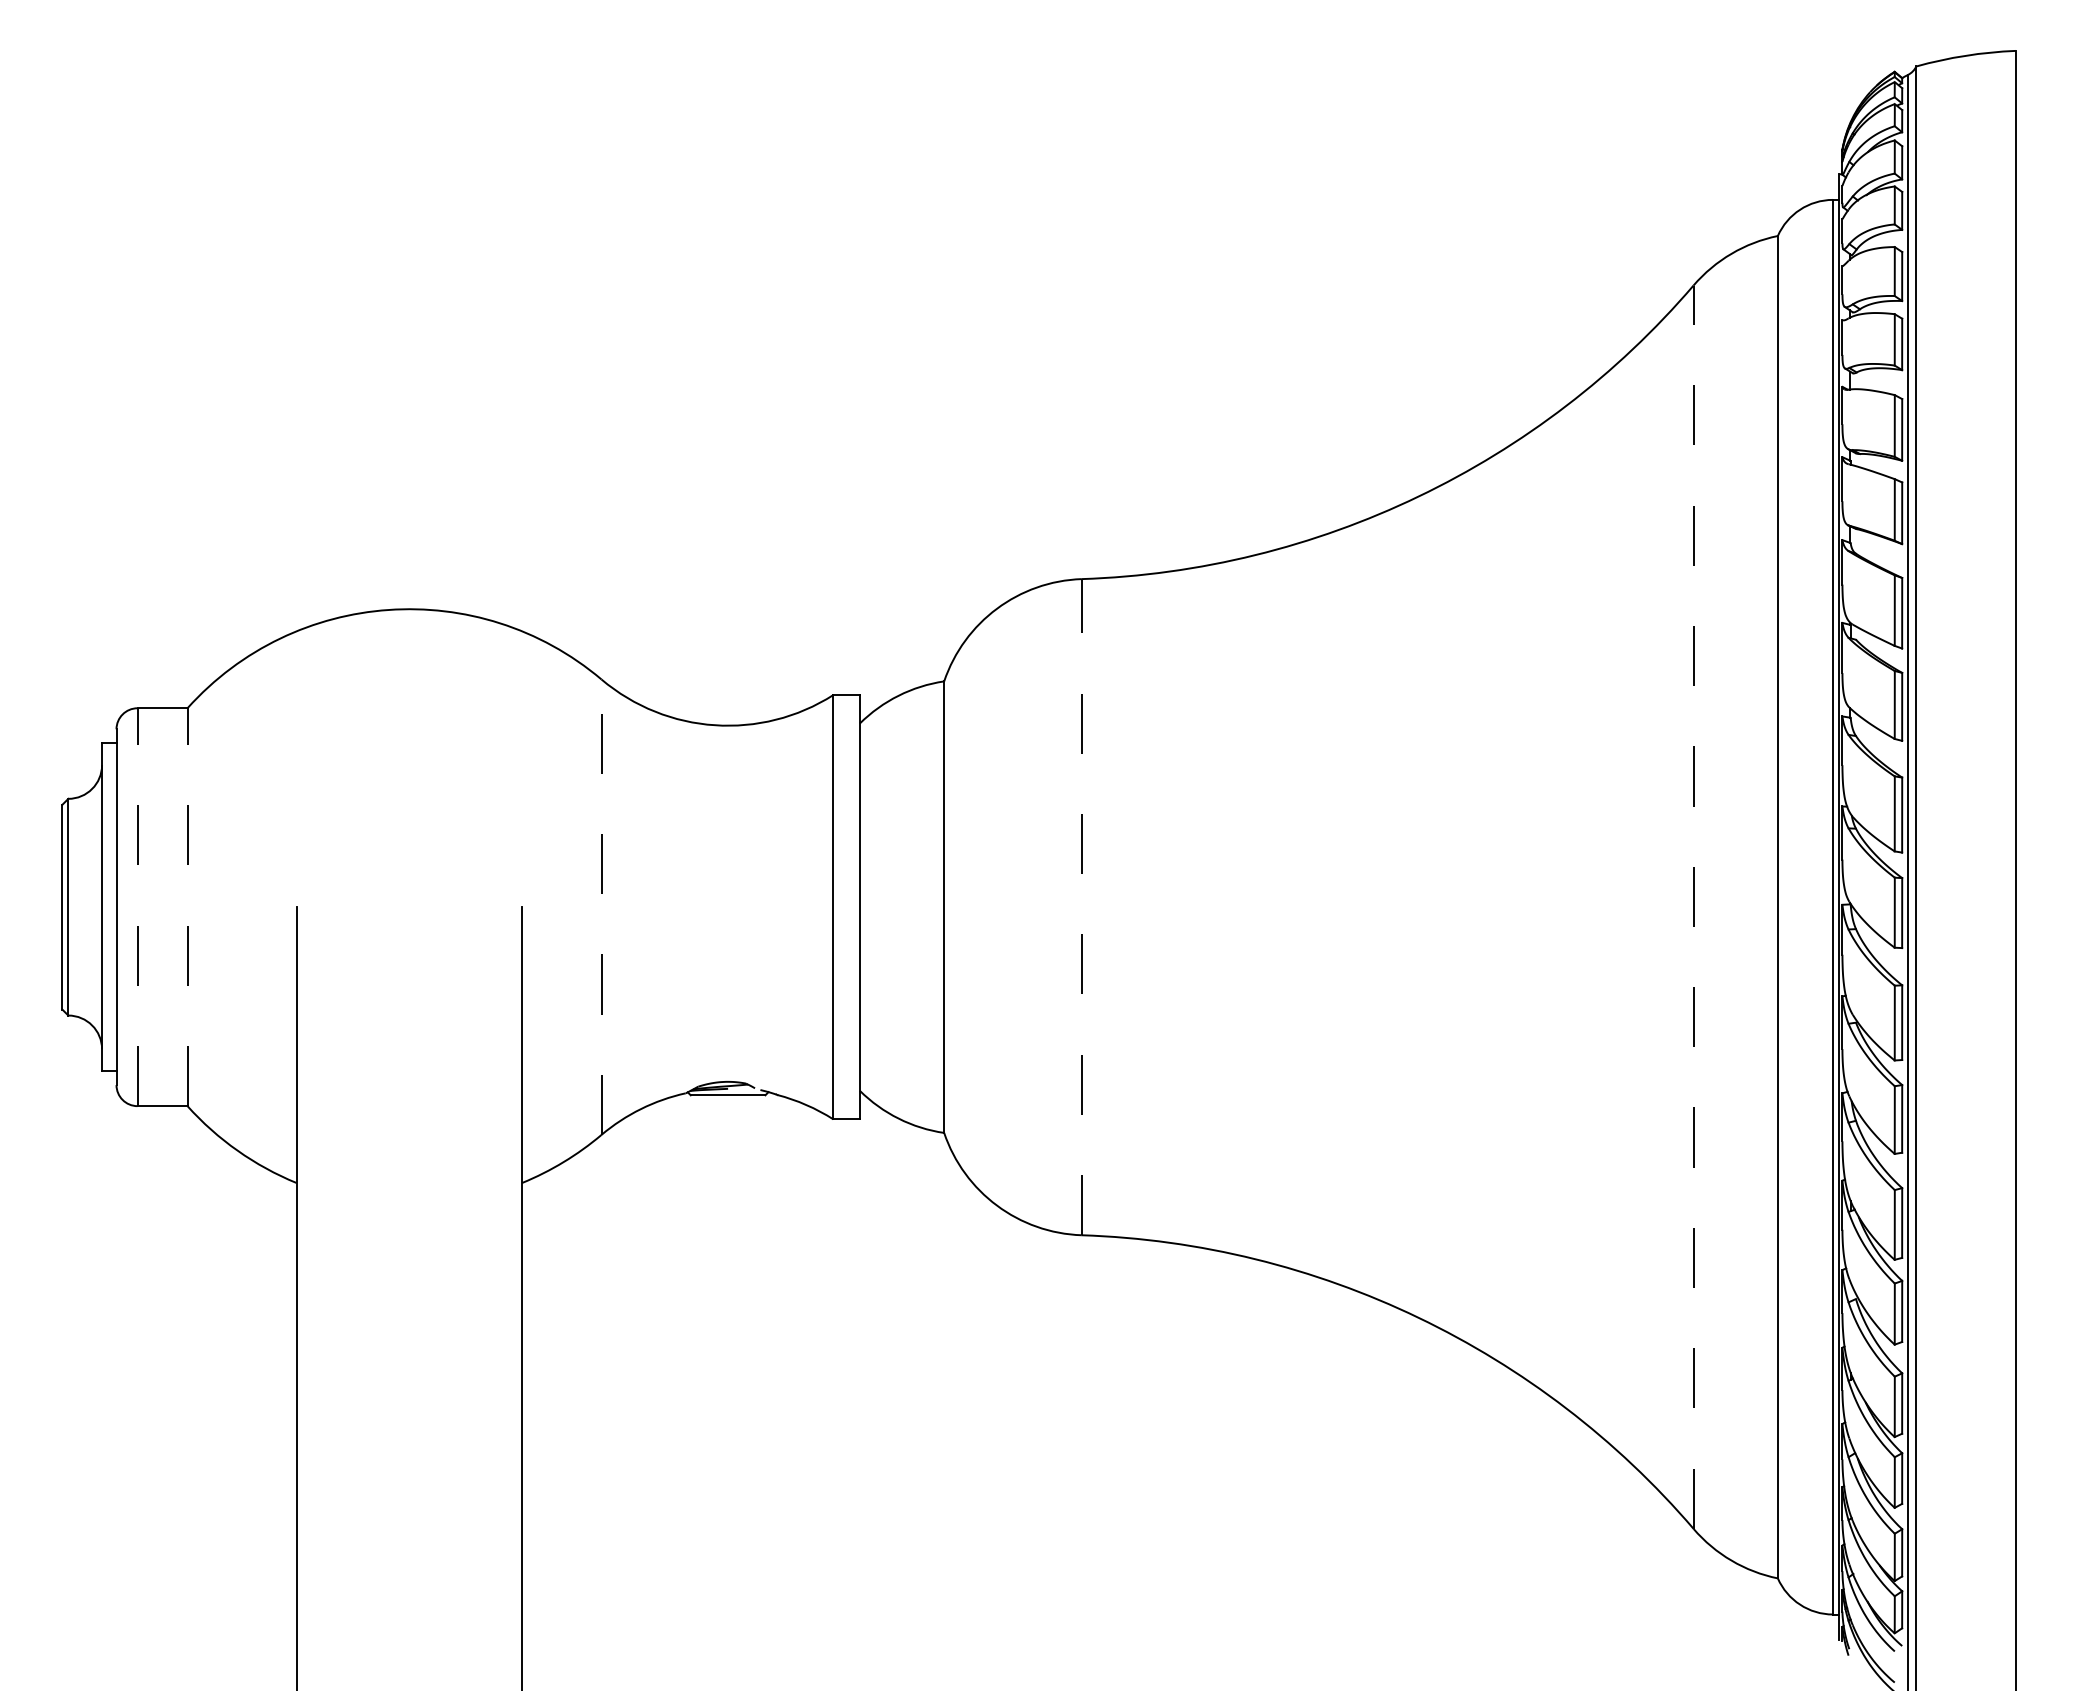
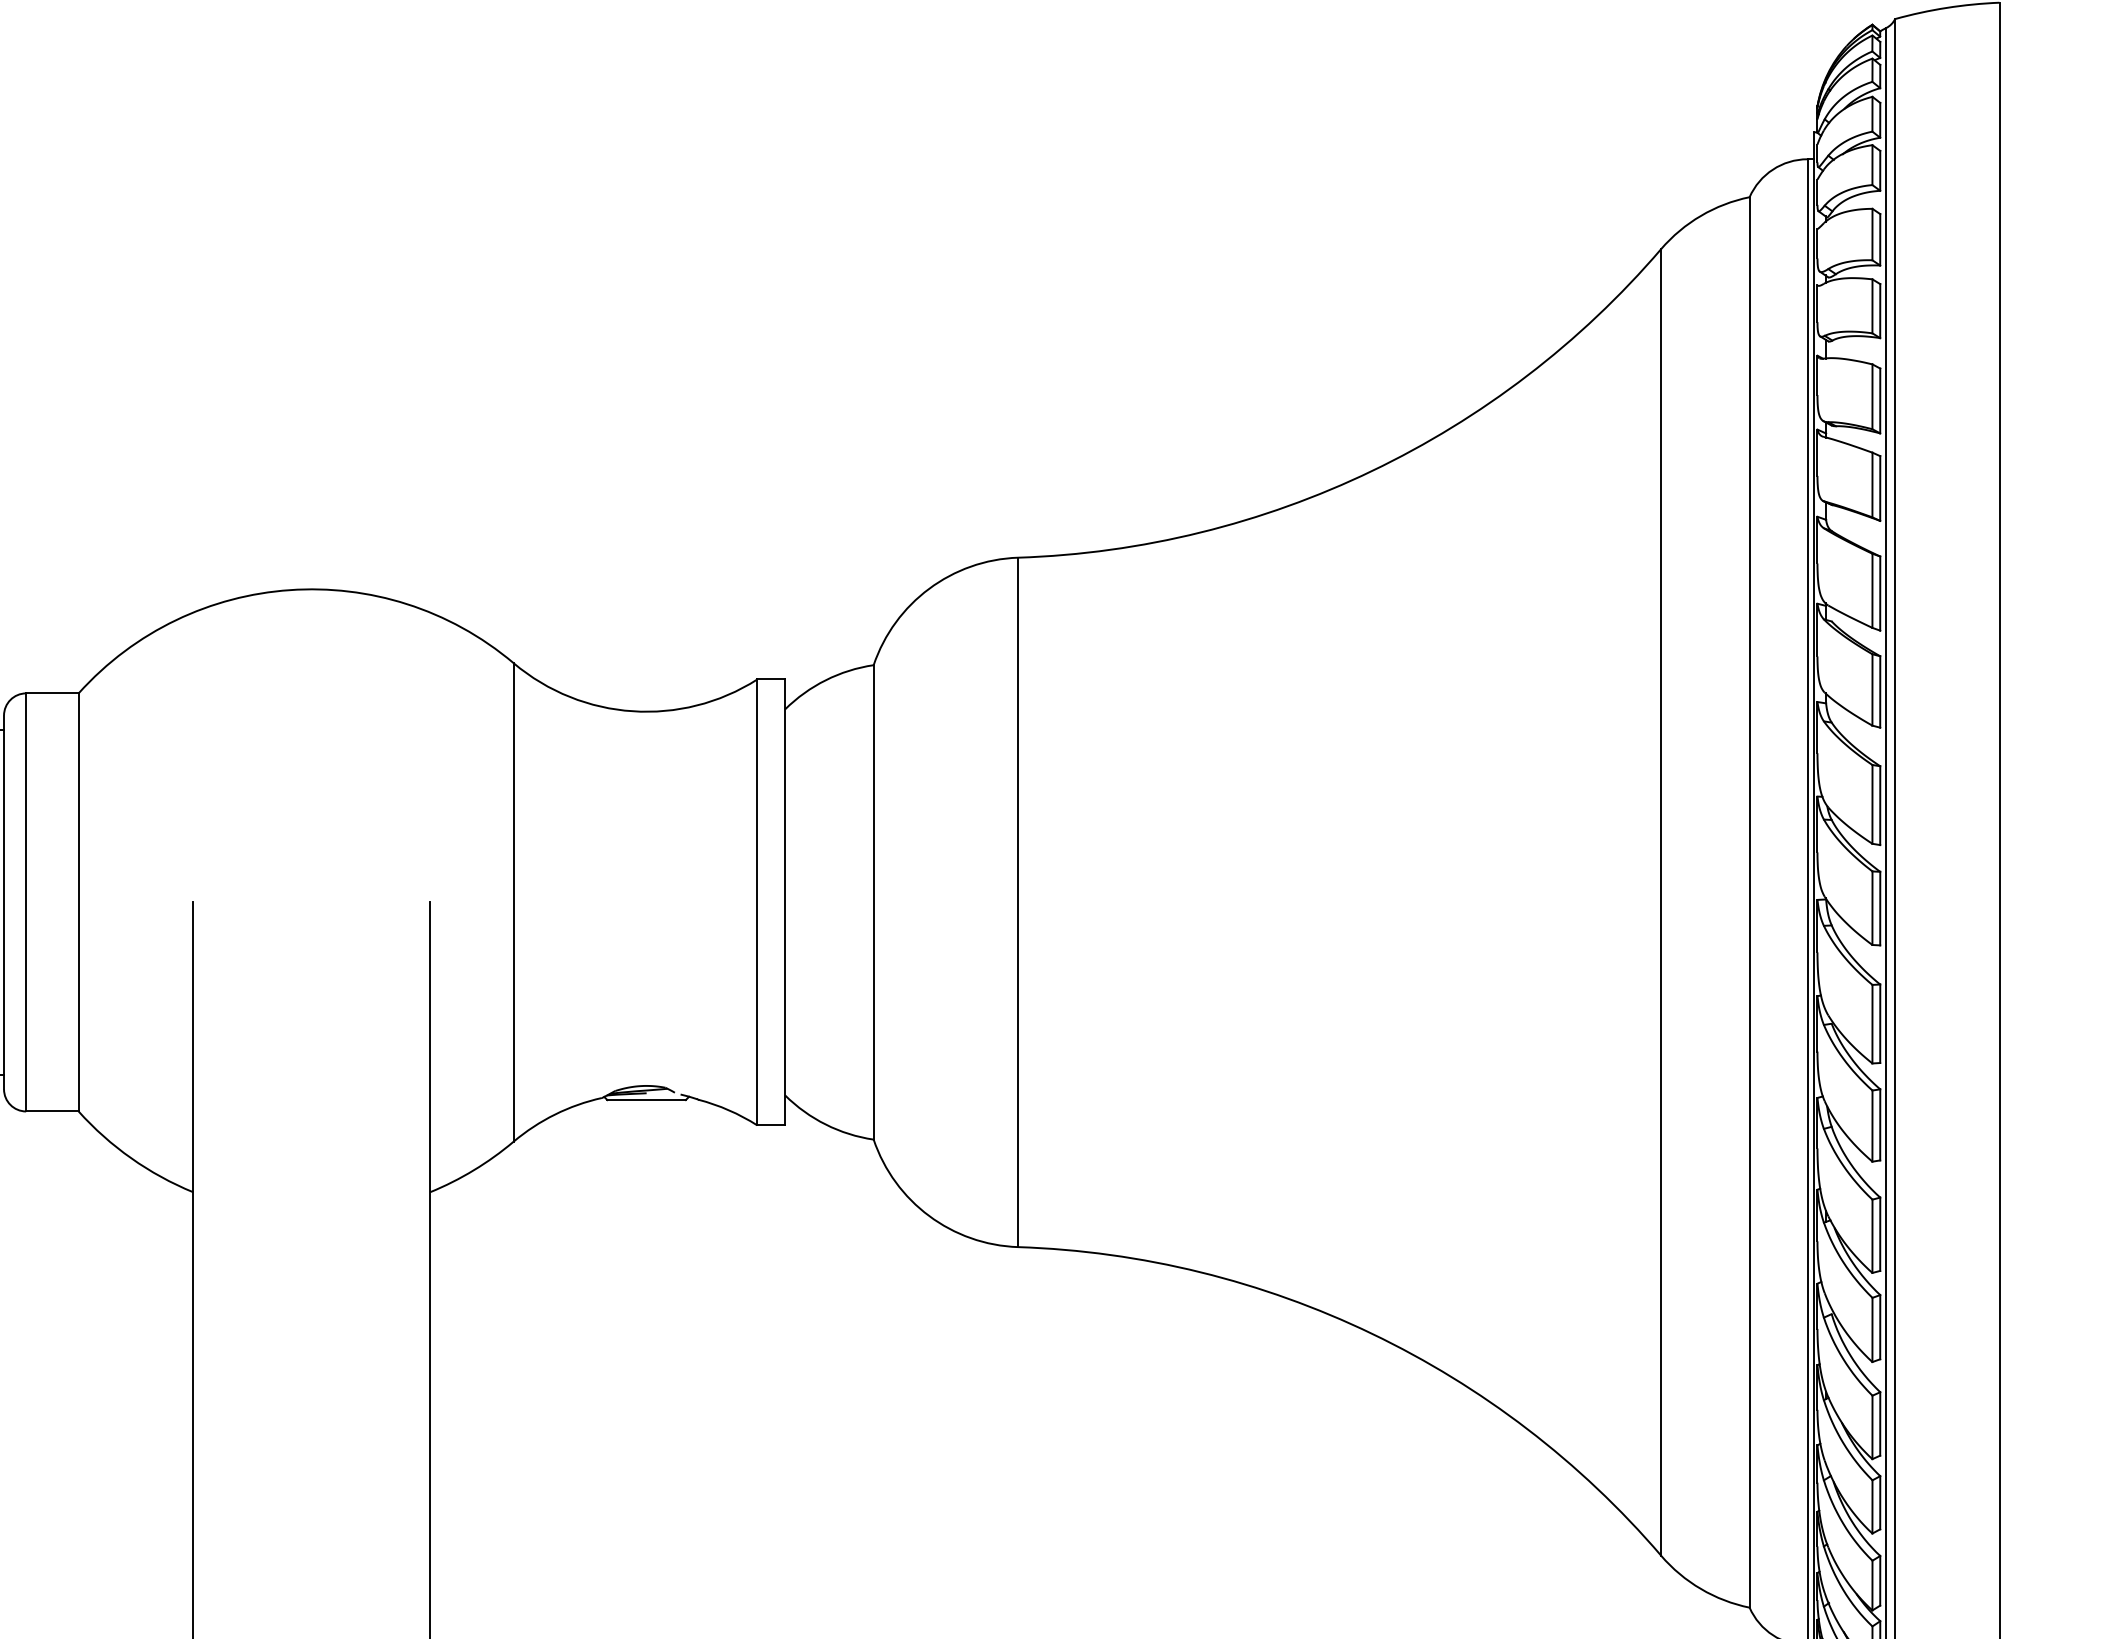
line: (1081, 906) -> (1017, 901), dashed -> solid
line: (137, 907) -> (26, 902), dashed -> solid
line: (187, 907) -> (78, 902), dashed -> solid
line: (601, 907) -> (513, 902), dashed -> solid
line: (1693, 907) -> (1660, 902), dashed -> solid

